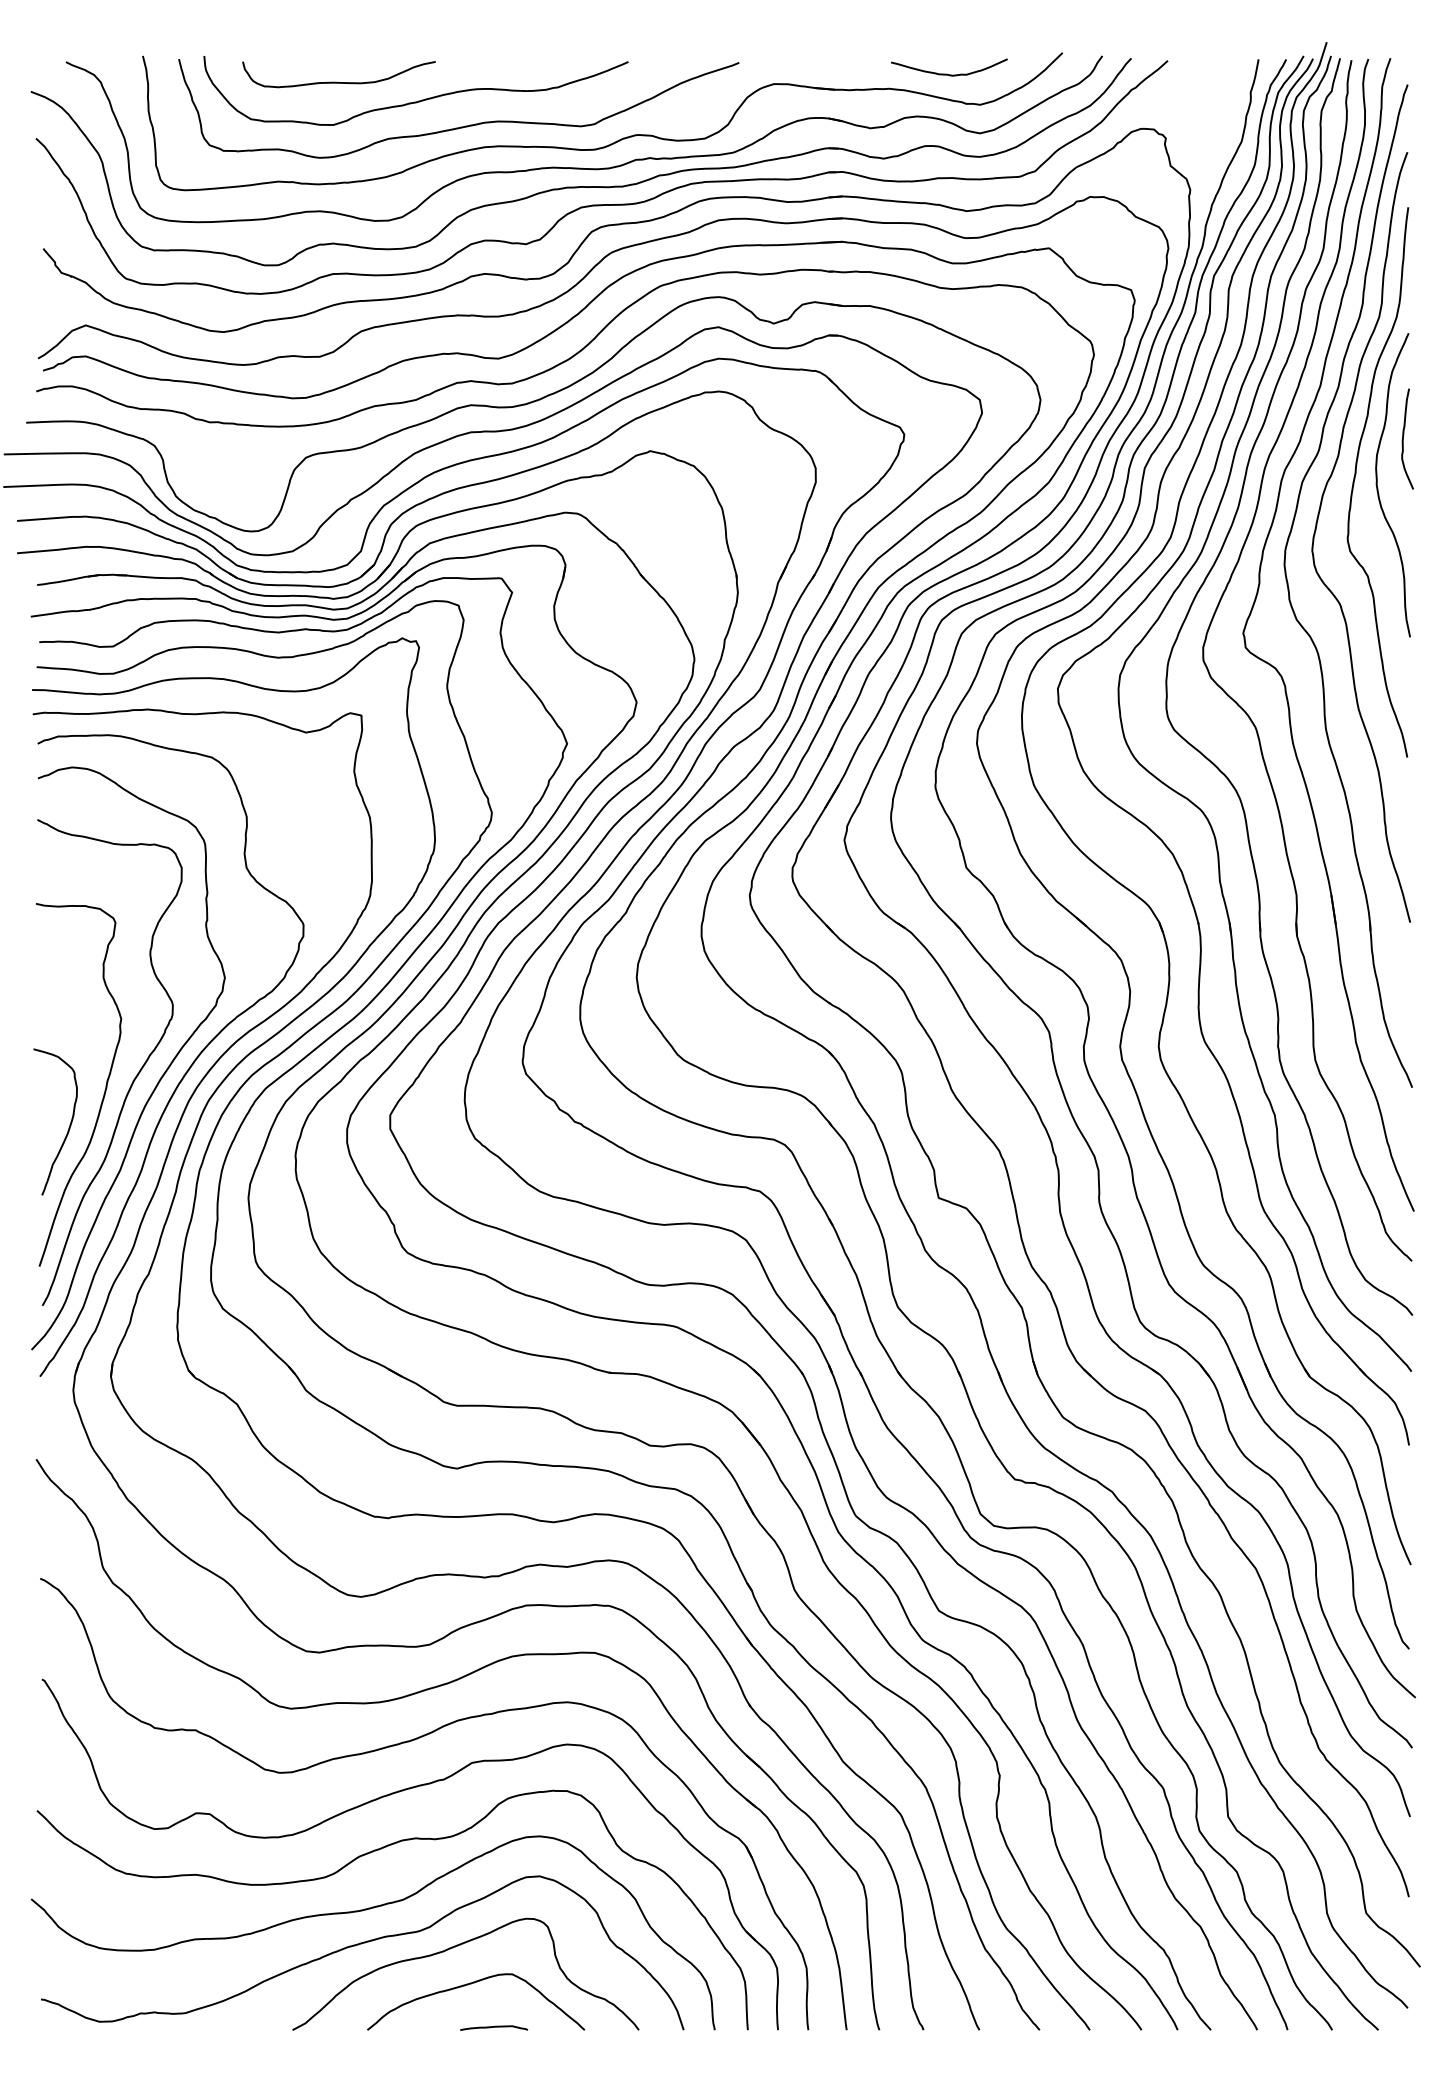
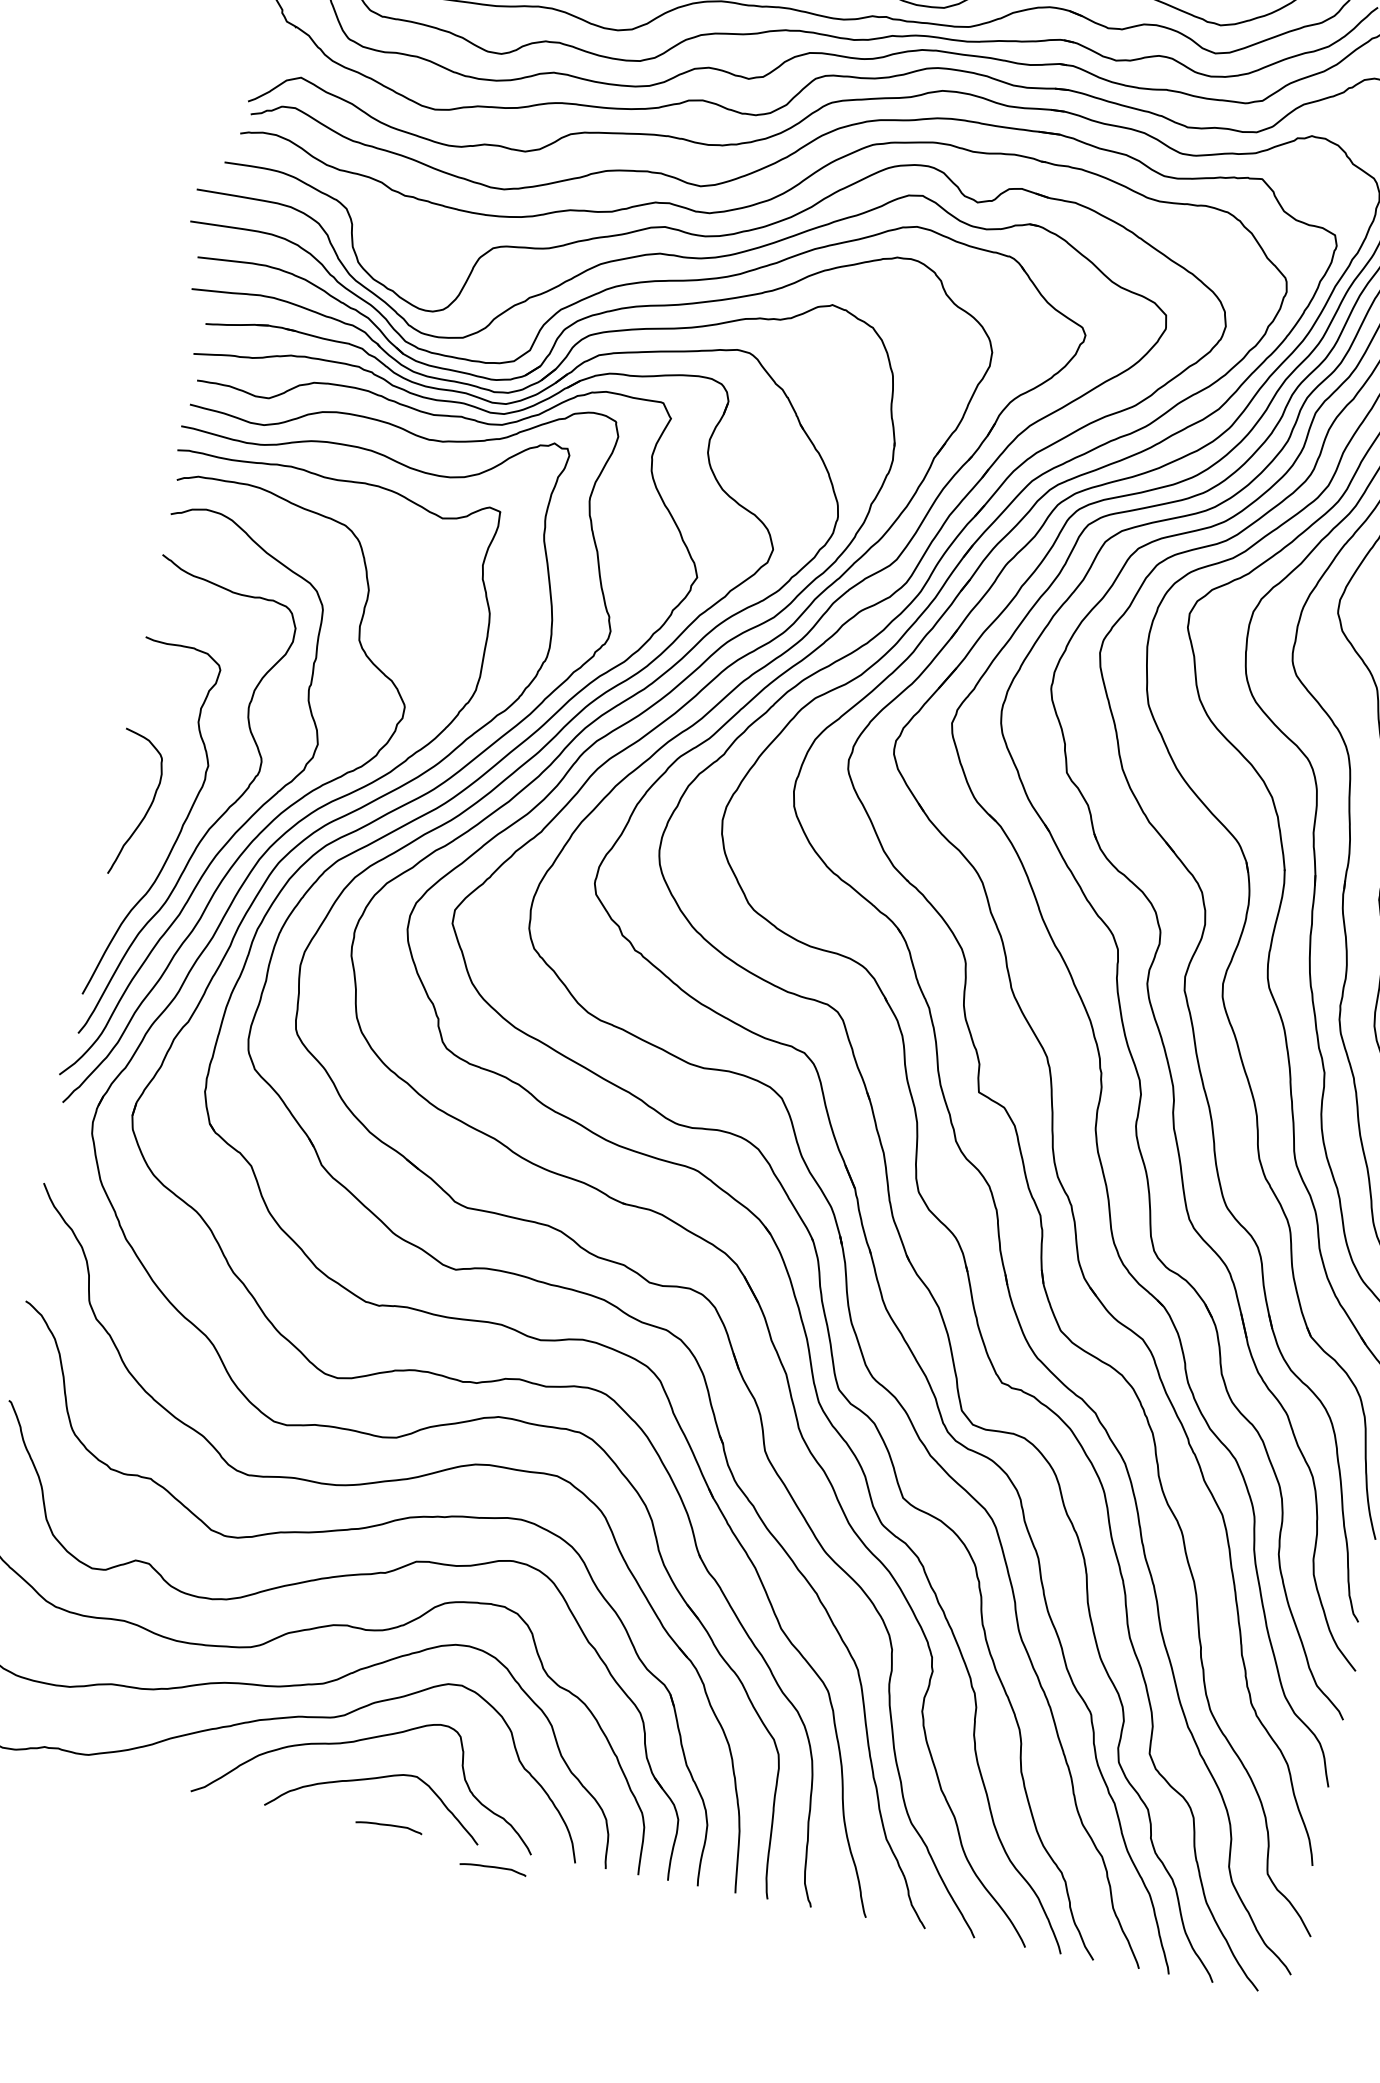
curve: (69, 1124) -> (147, 809), moved
curve: (604, 2049) -> (493, 1867), added

